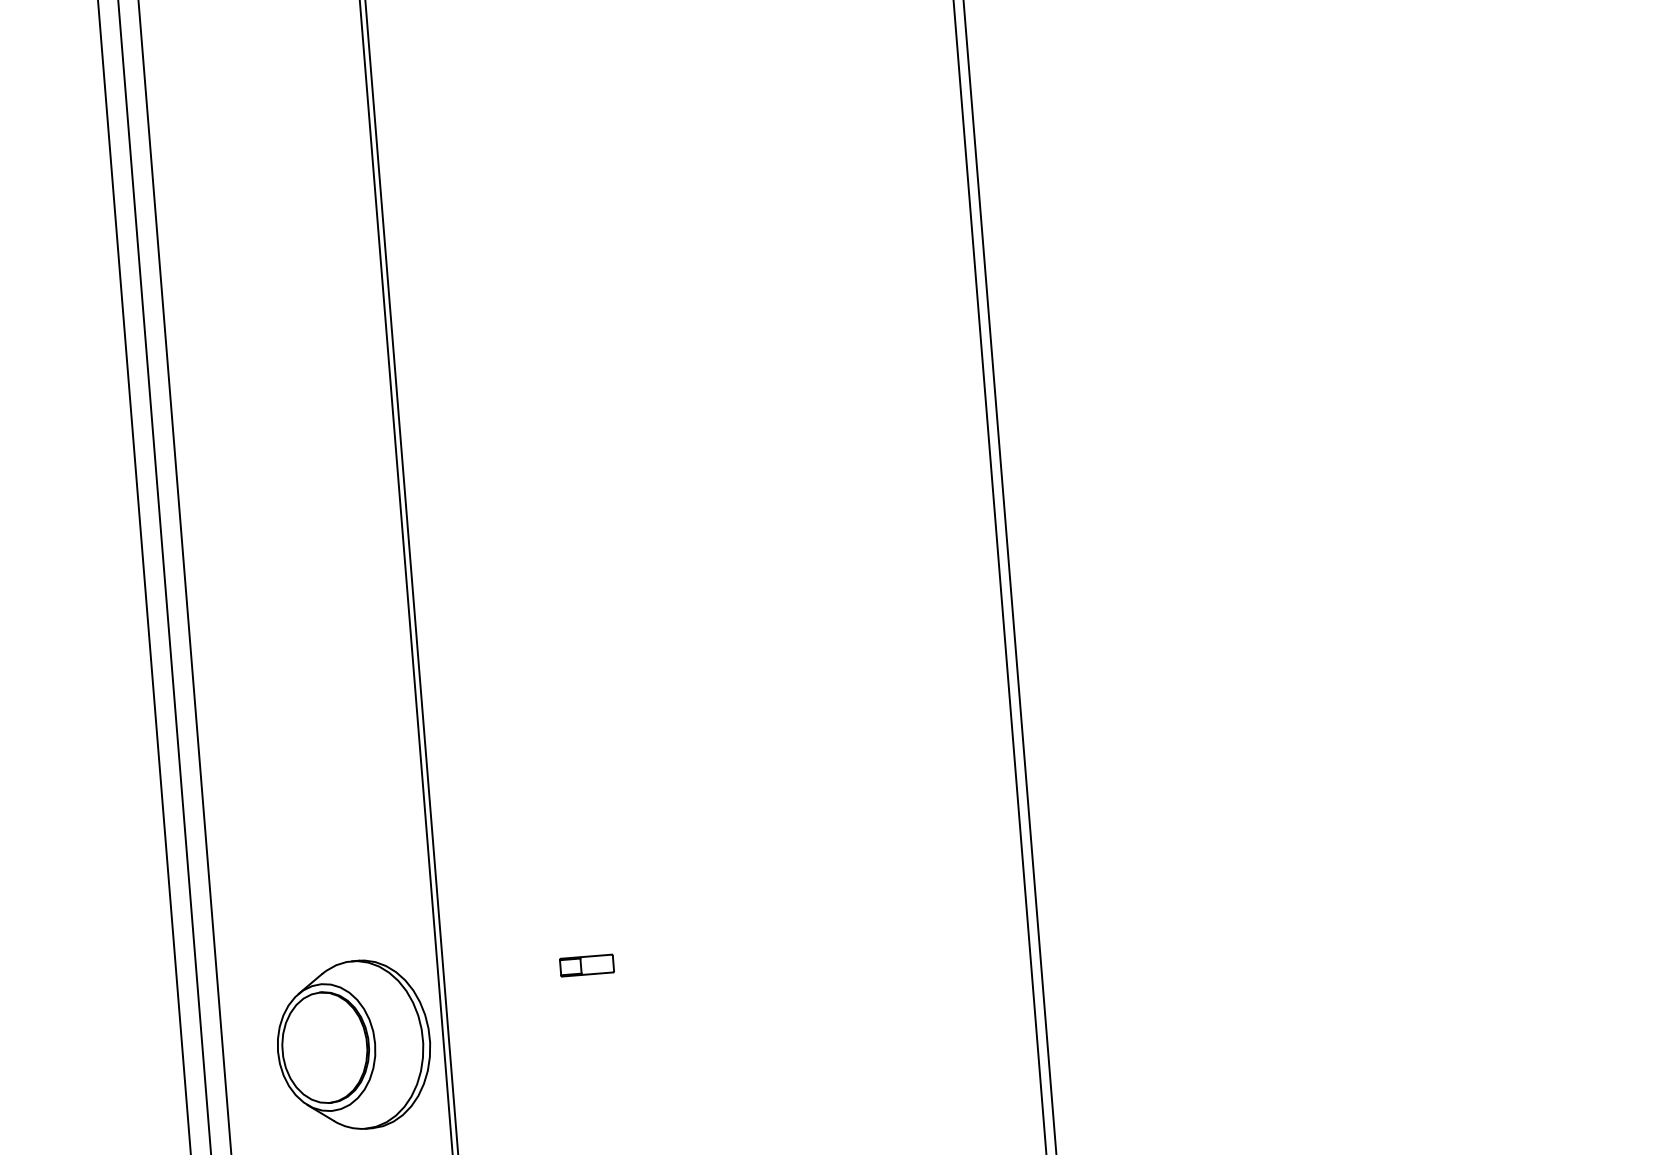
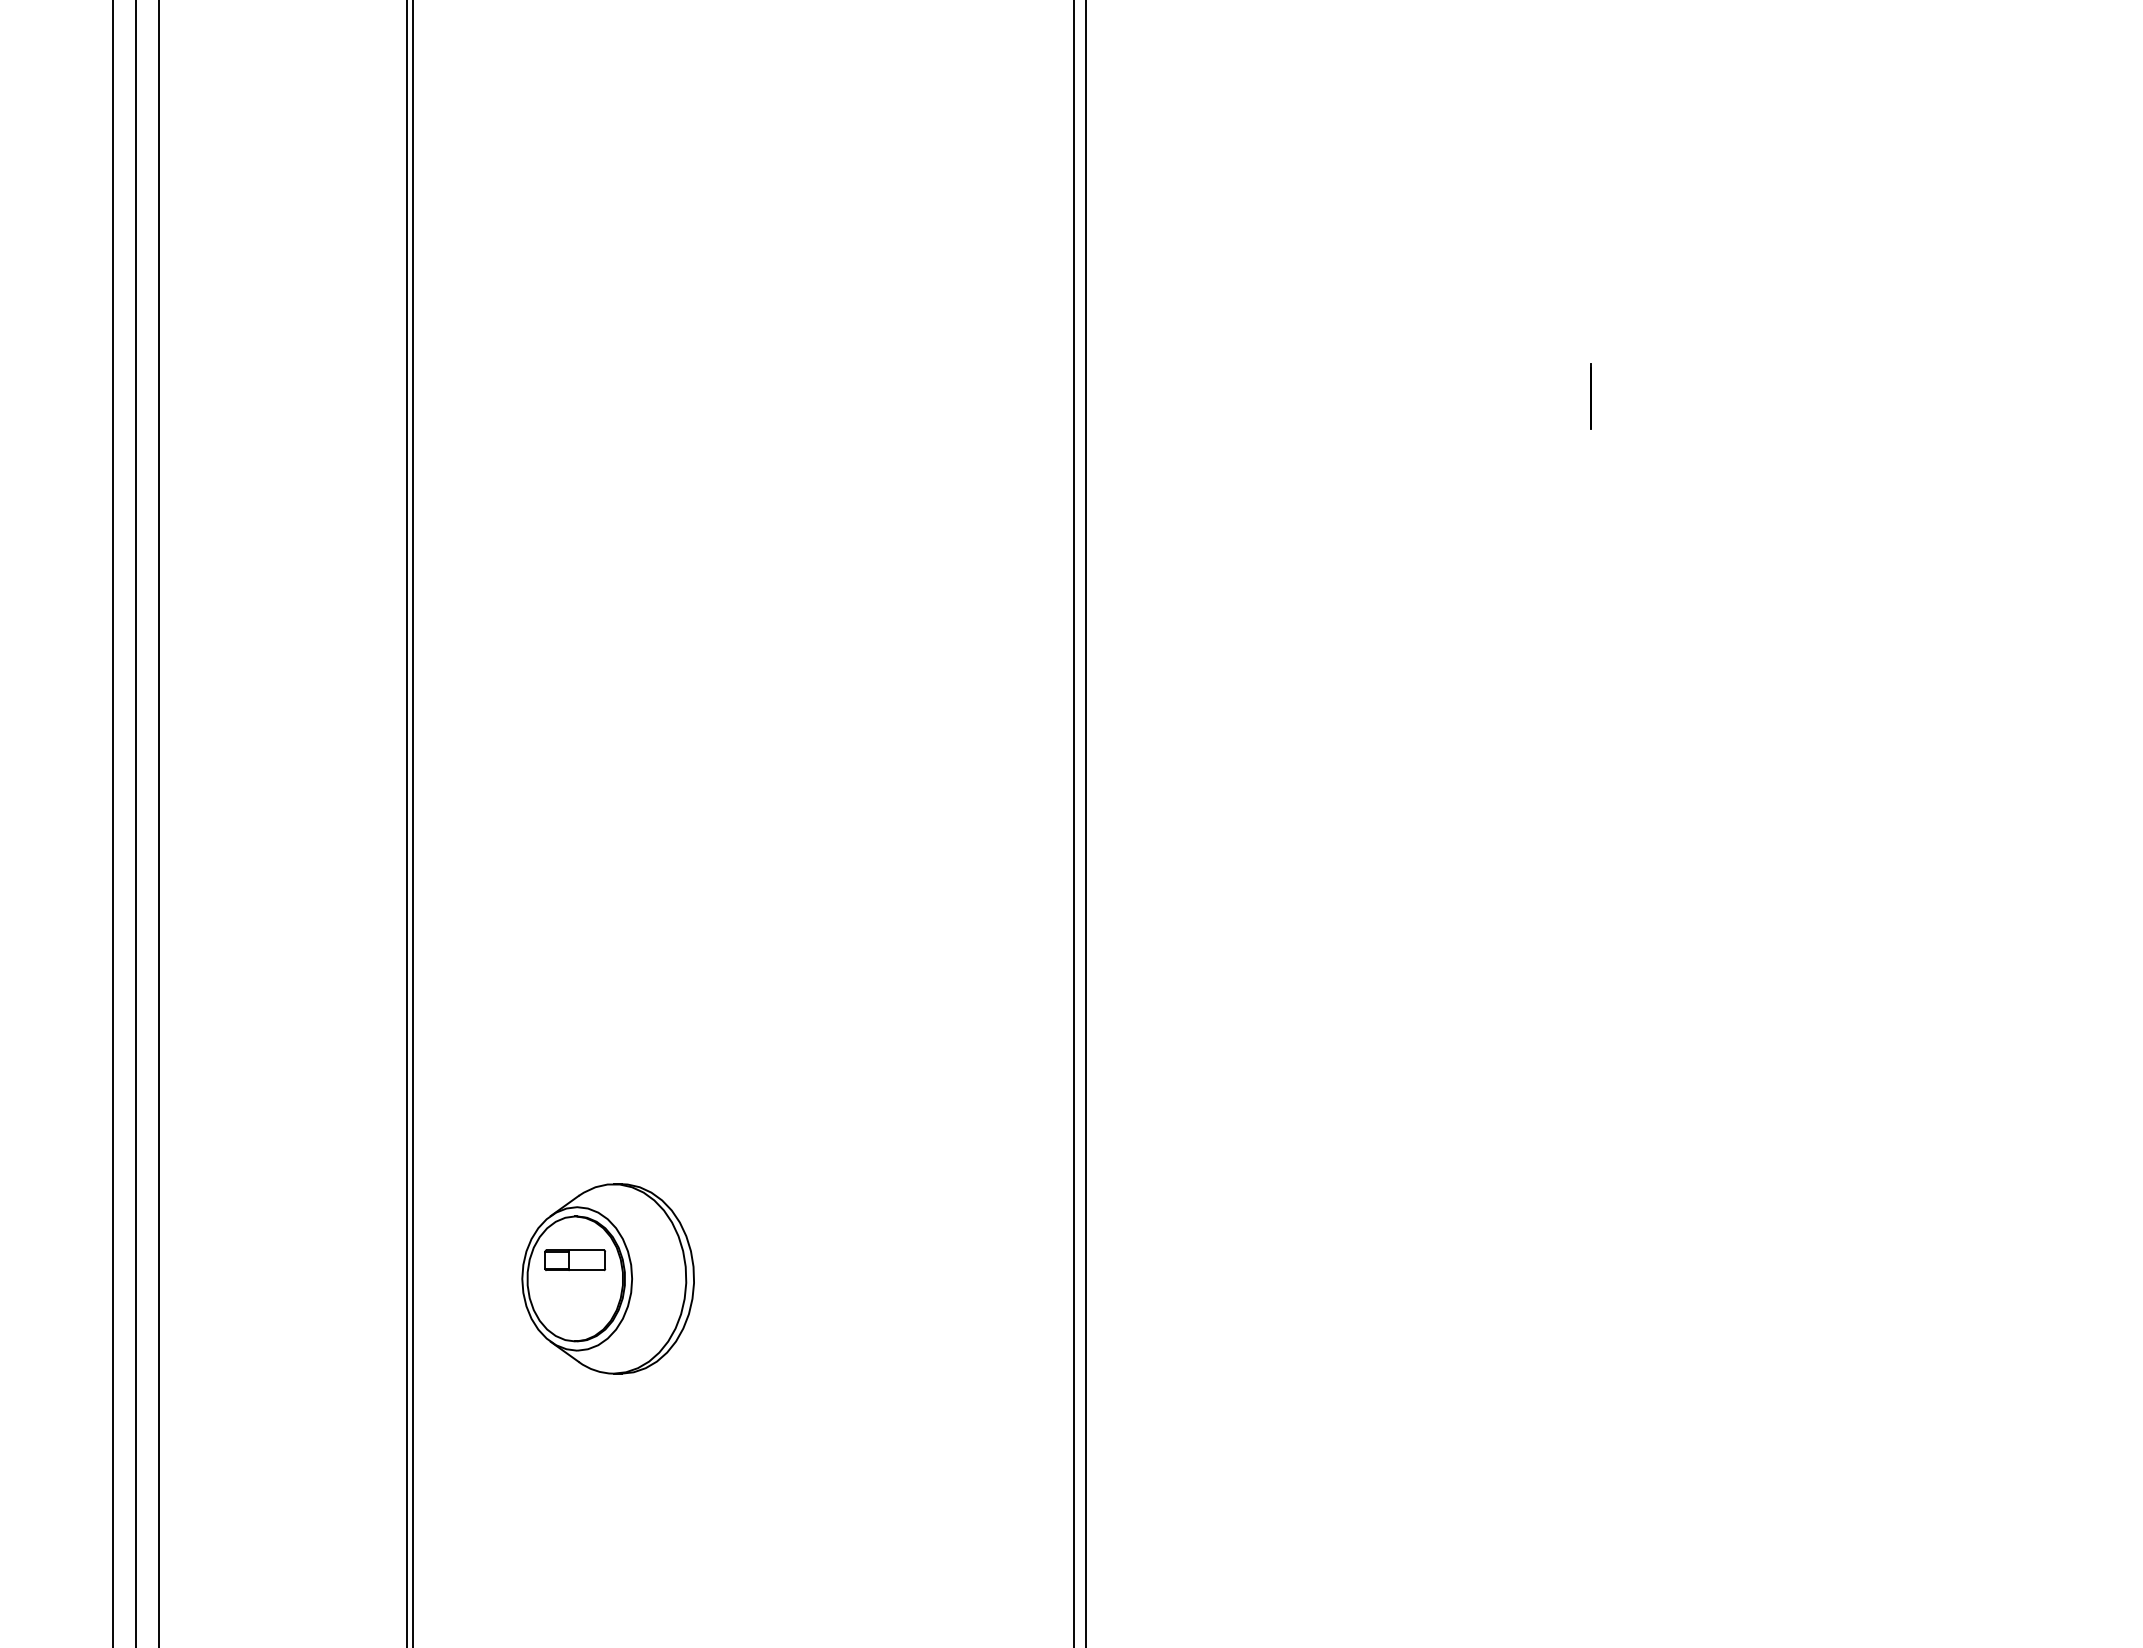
line: (1423, 129) -> (1590, 396), added
part: (353, 1045) -> (607, 1278), moved

